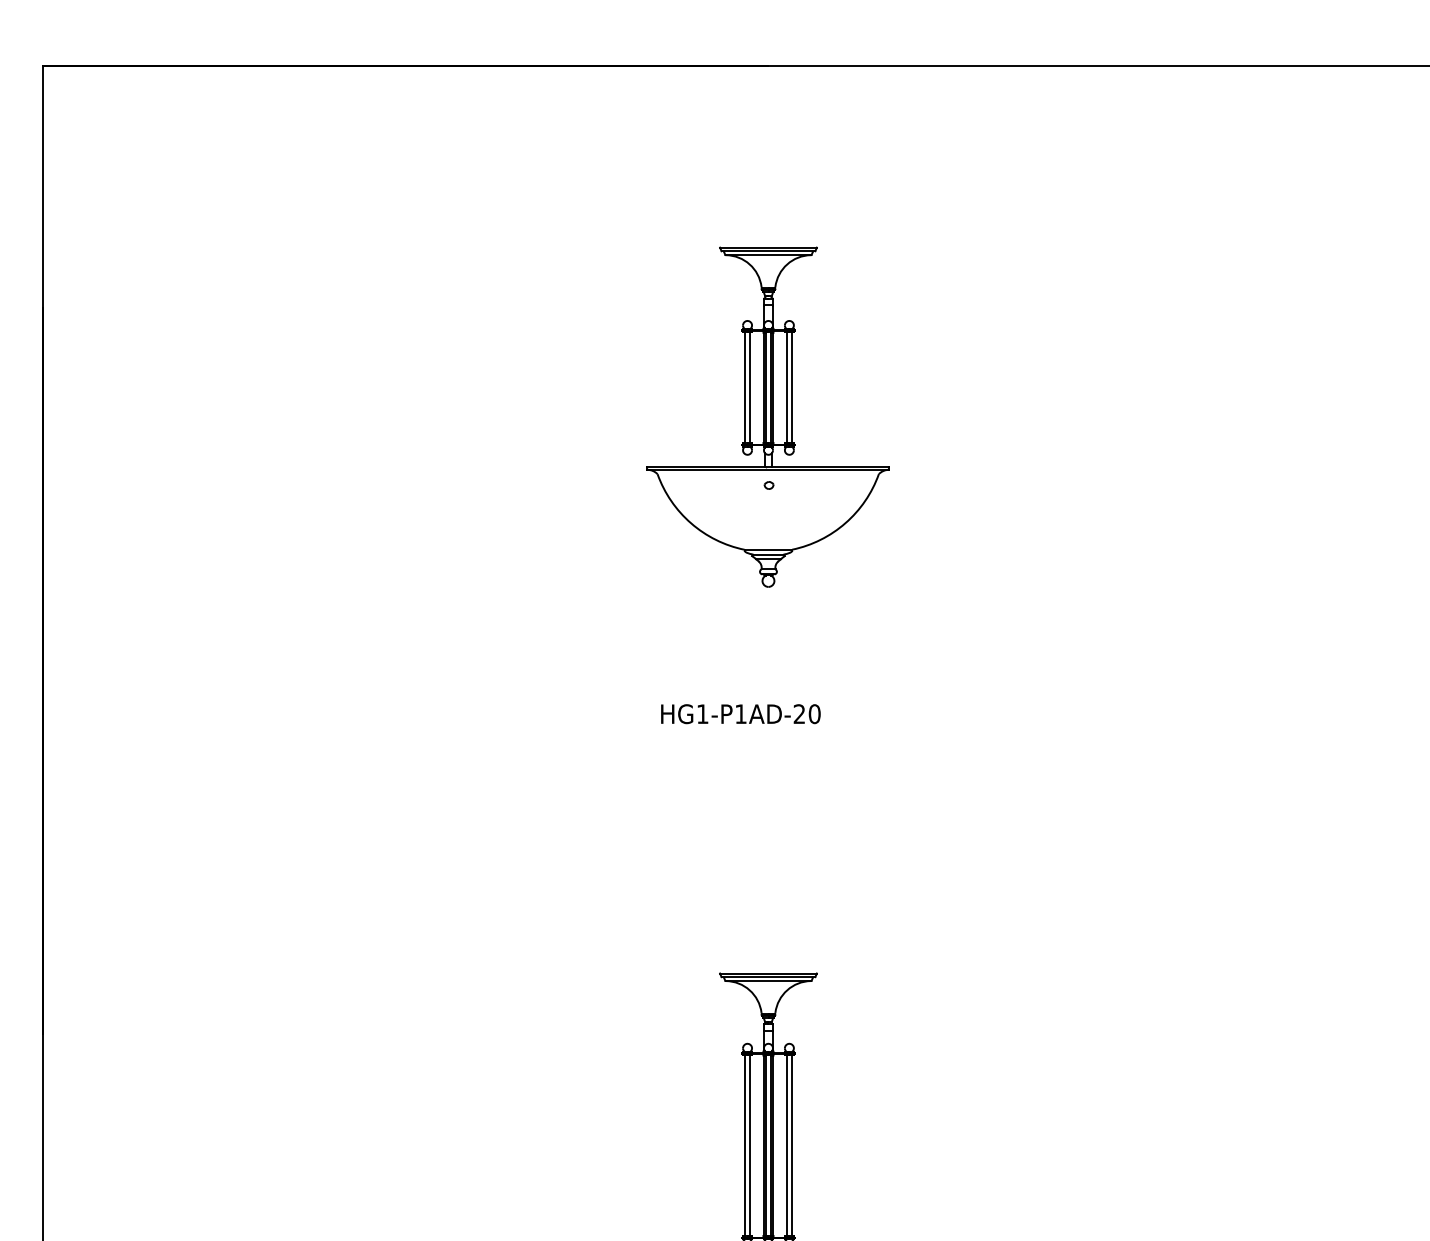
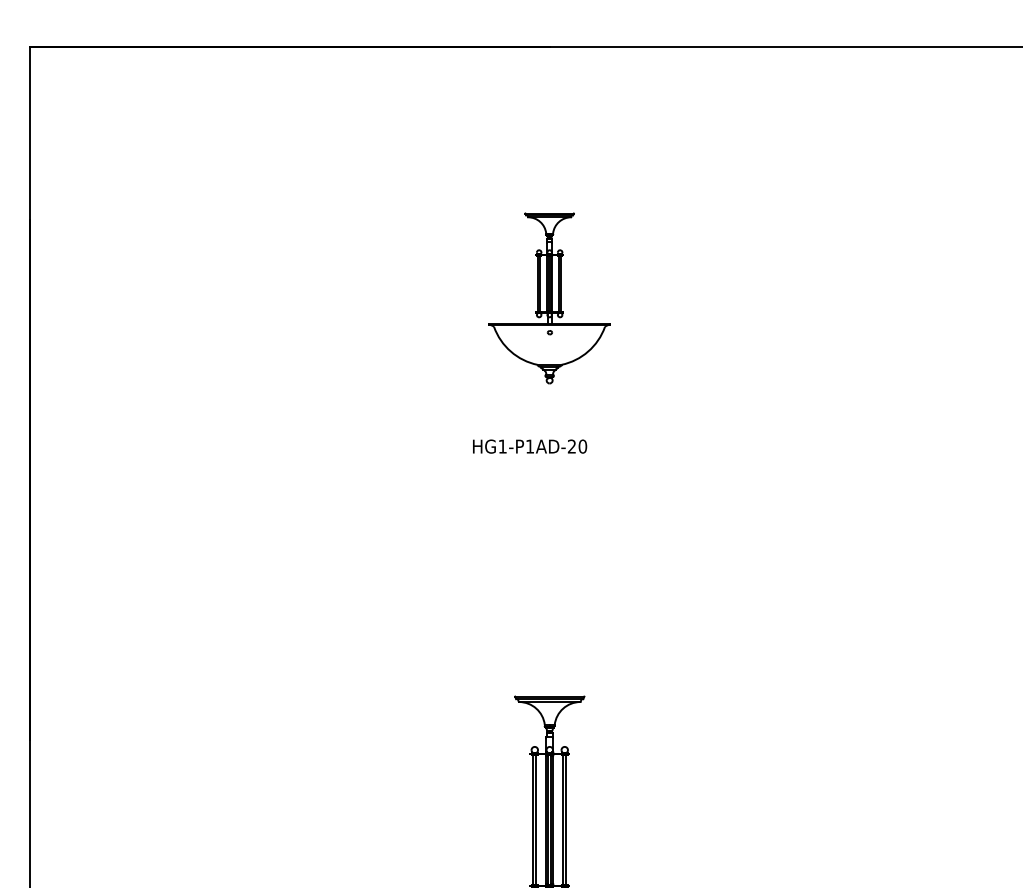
part: (767, 416) -> (549, 298), size x0.7
text: (740, 714) -> (529, 446), moved

